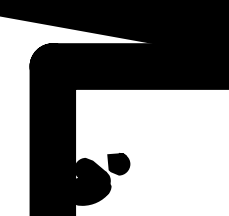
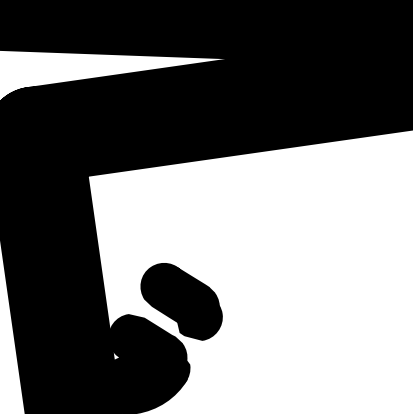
fill: (111, 152) -> (180, 295), added

